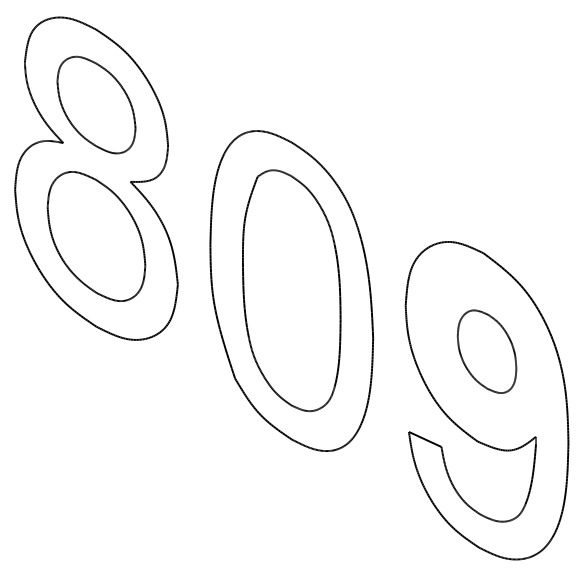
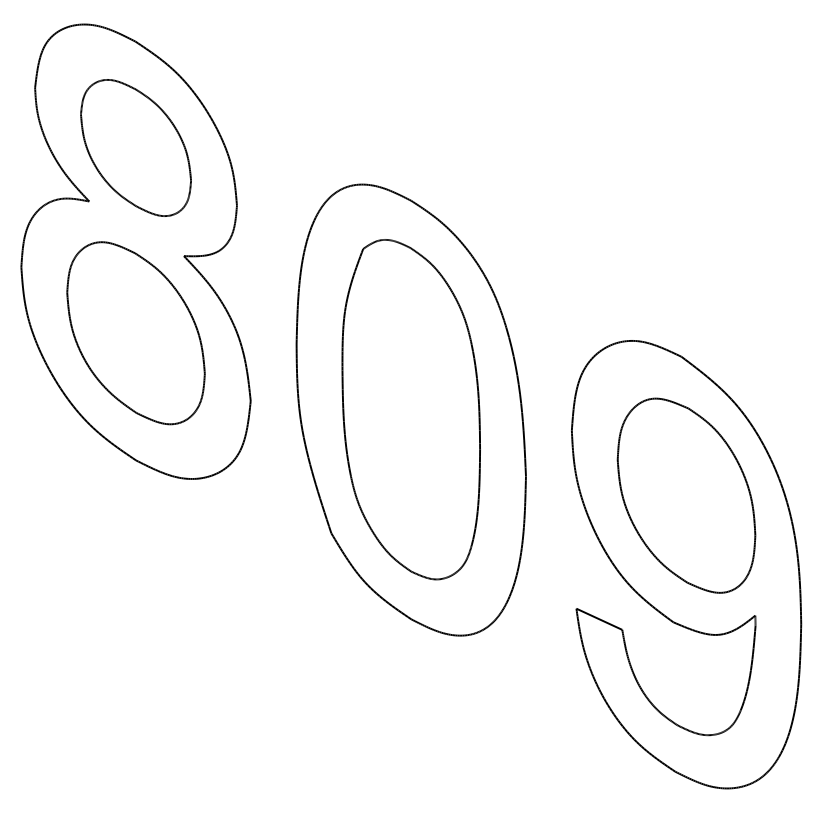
part: (487, 351) -> (686, 495), size x1.67

